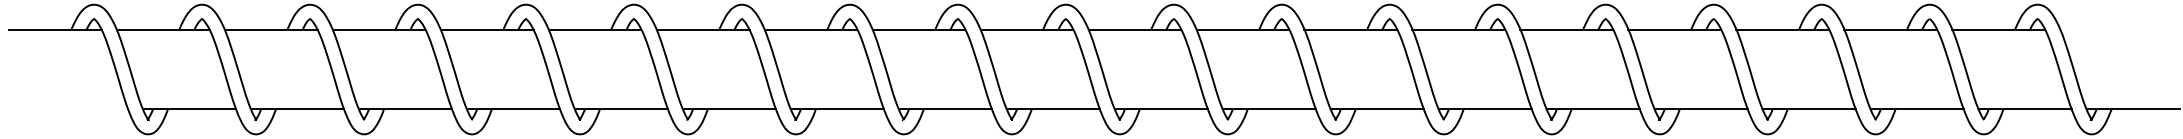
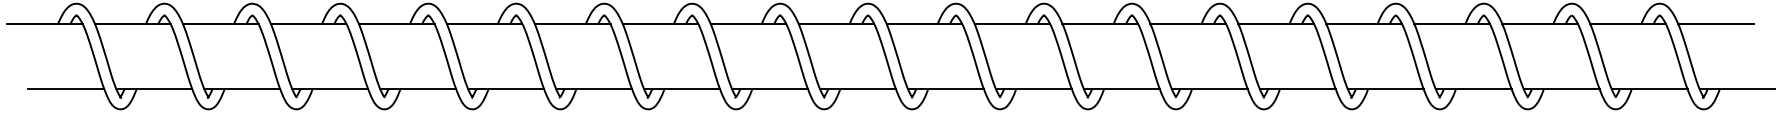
line: (2106, 30) -> (1715, 24), added
line: (81, 108) -> (66, 88), added

